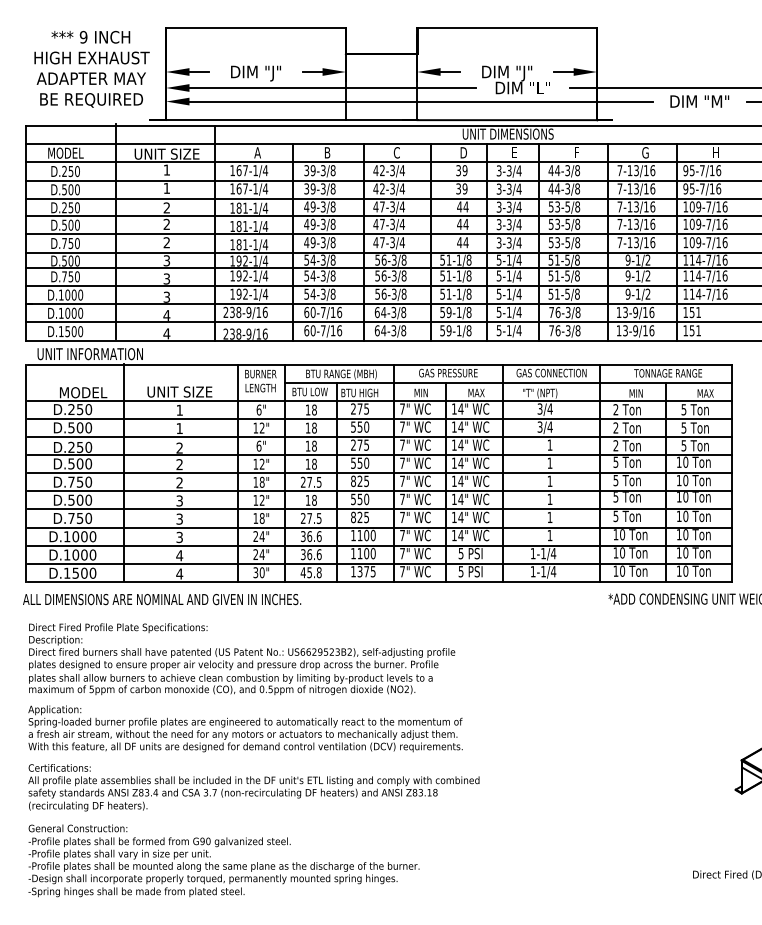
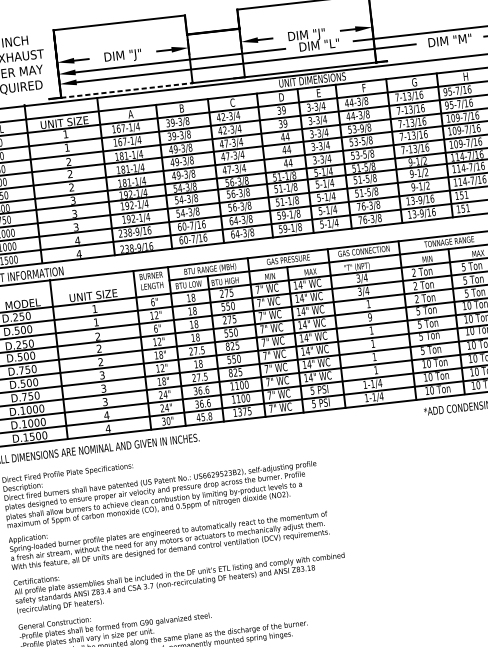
line: (256, 120) -> (127, 90), solid -> dashed
text: (567, 206) -> (361, 128), 53-5/8 -> 53-9/8
text: (549, 462) -> (369, 316), 1 -> 9

